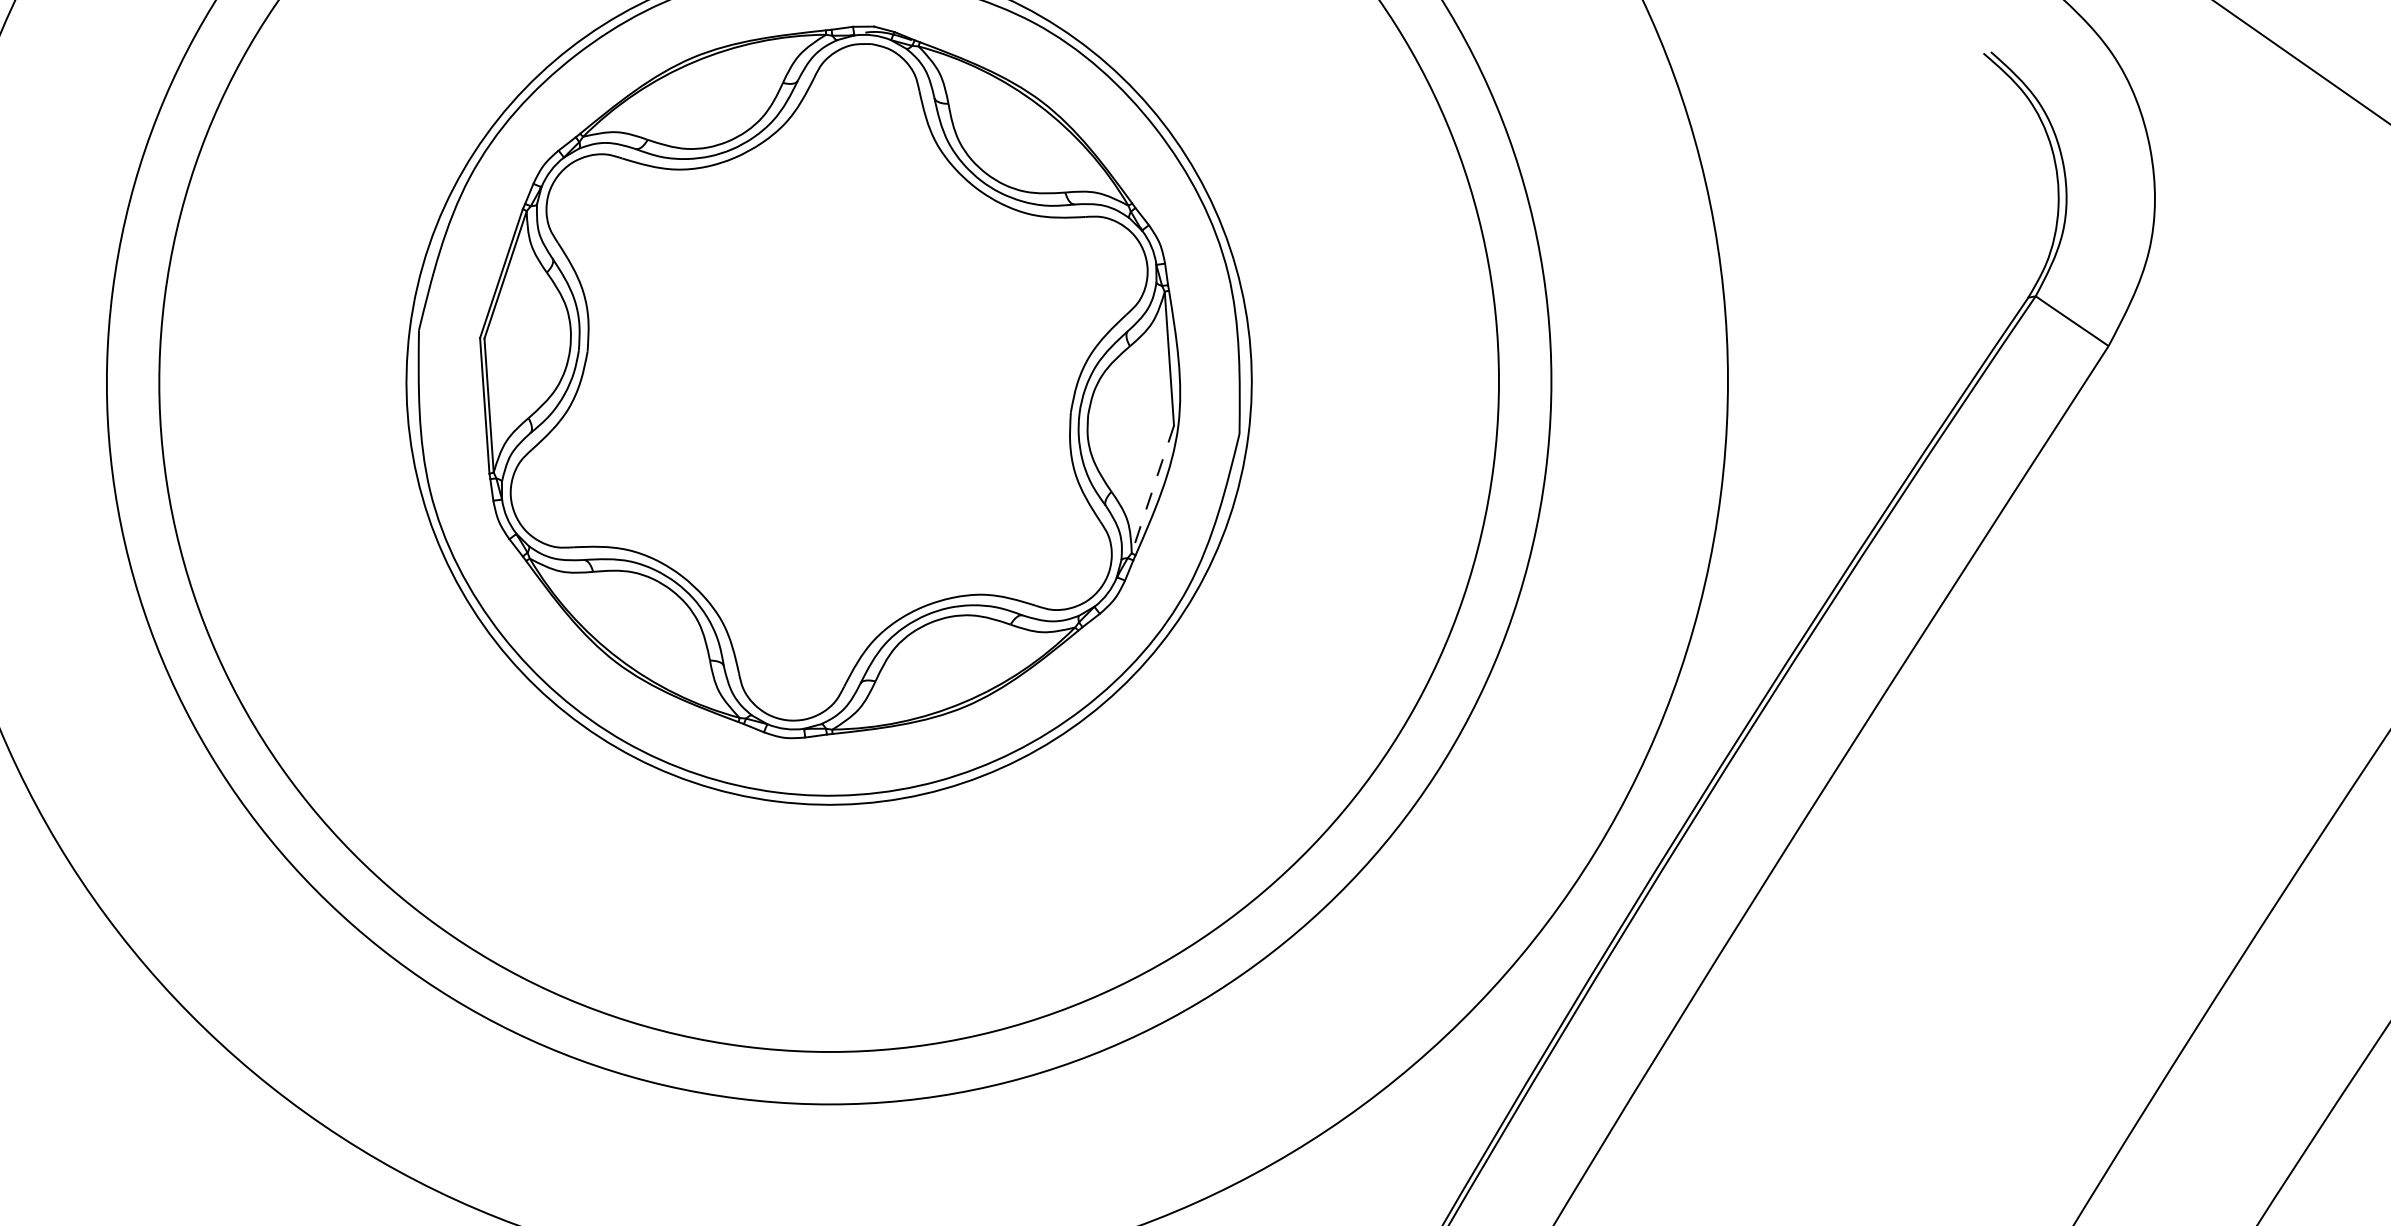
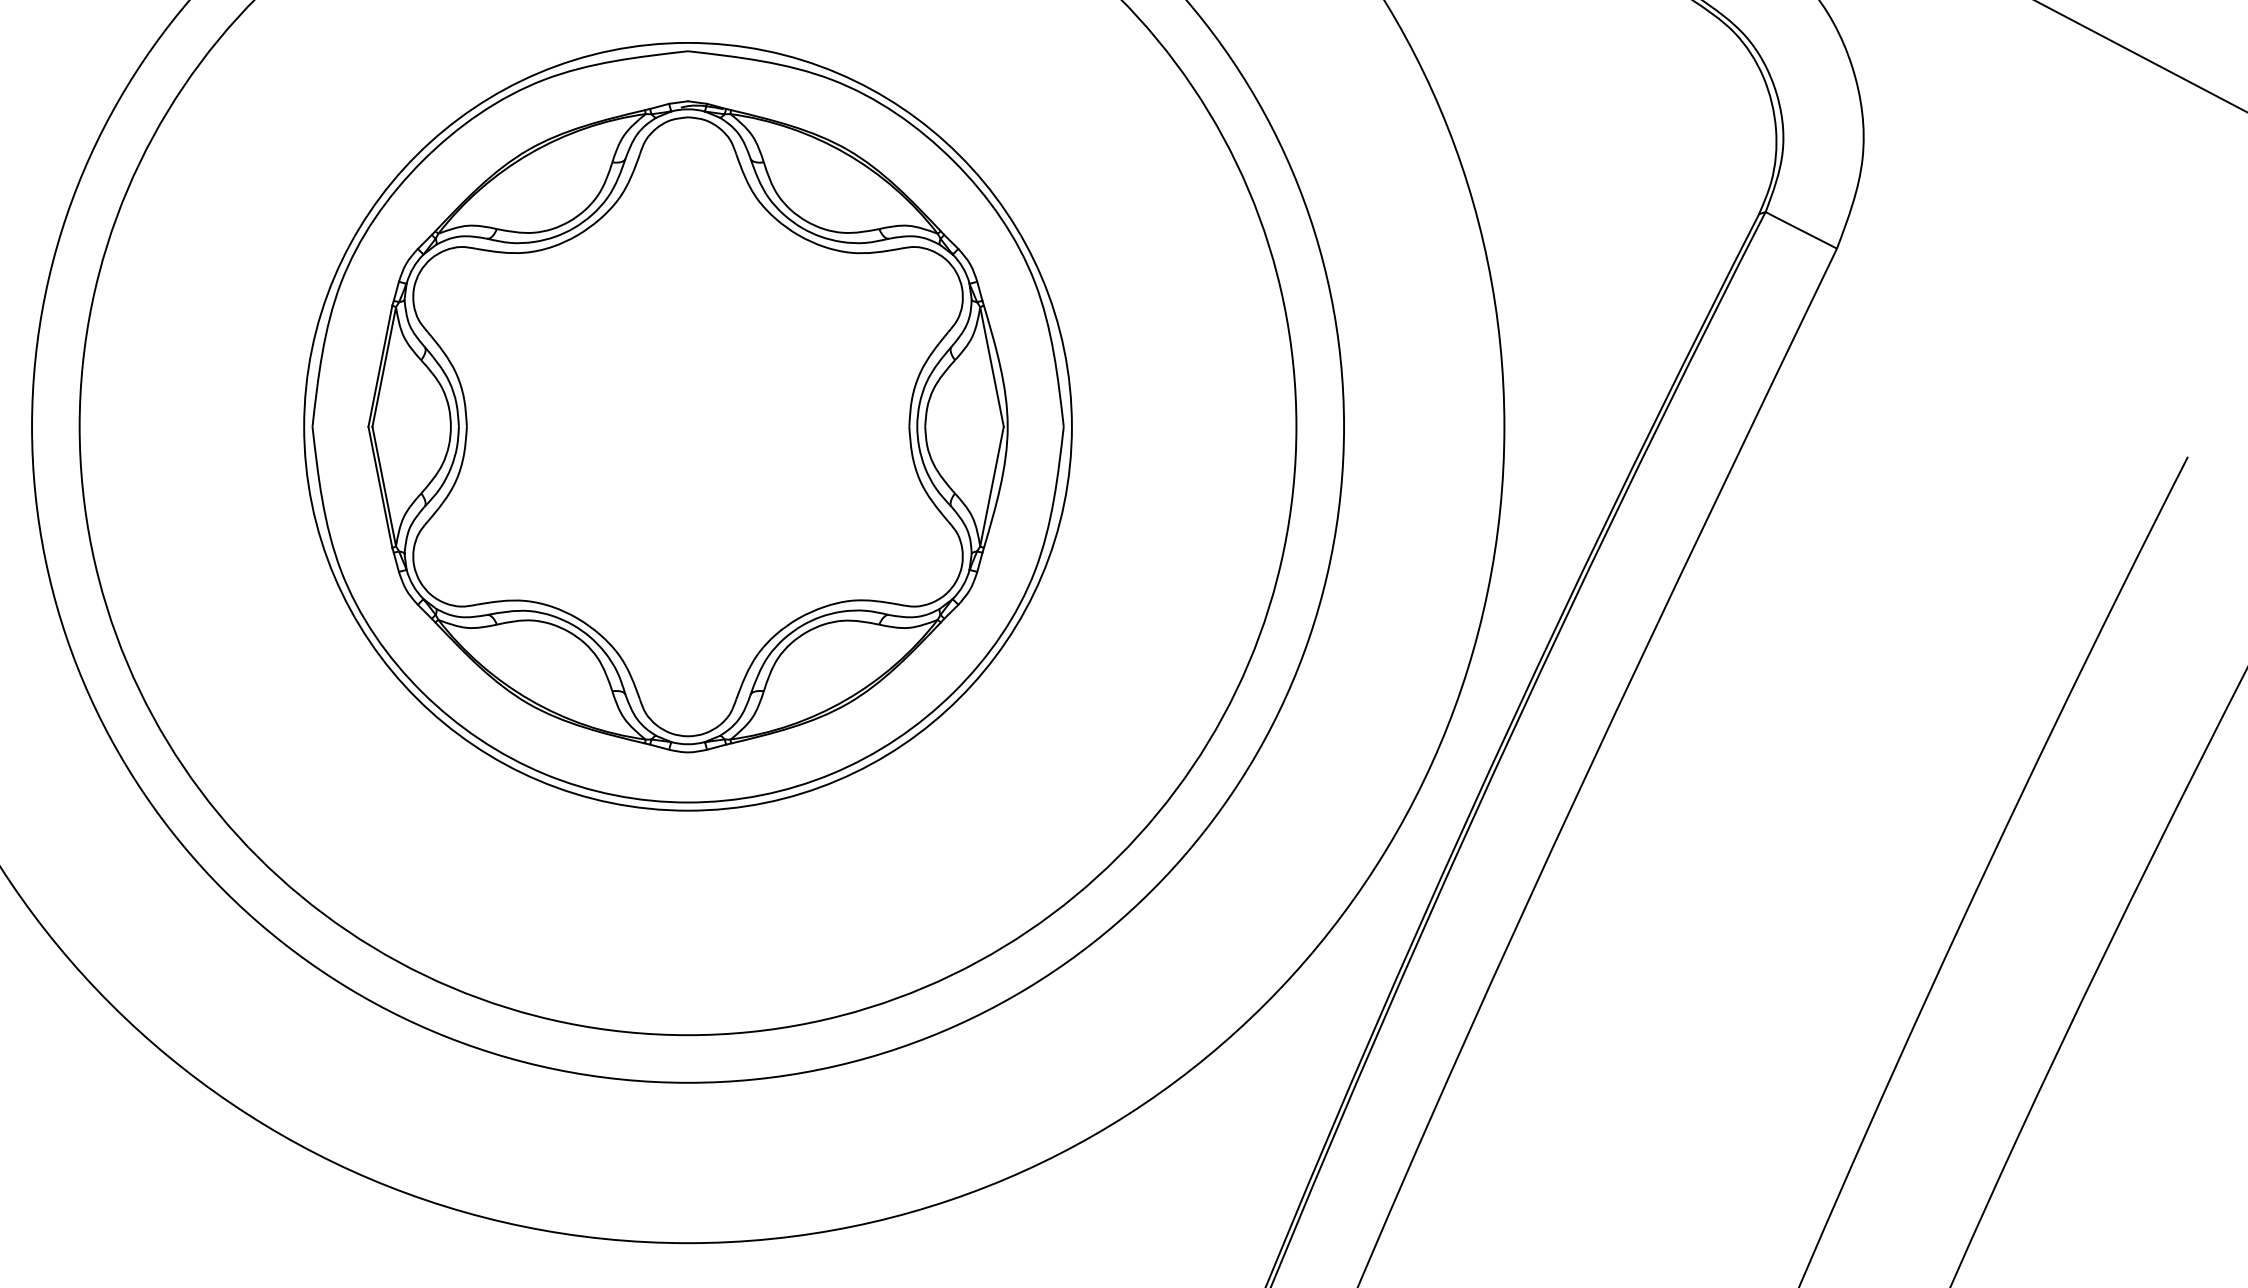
line: (1153, 489) -> (992, 486), dashed -> solid

